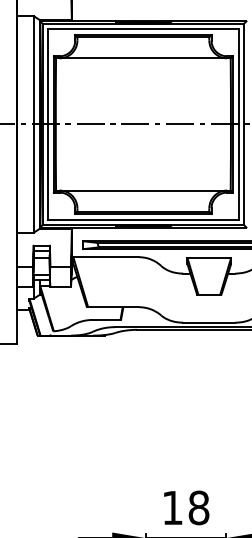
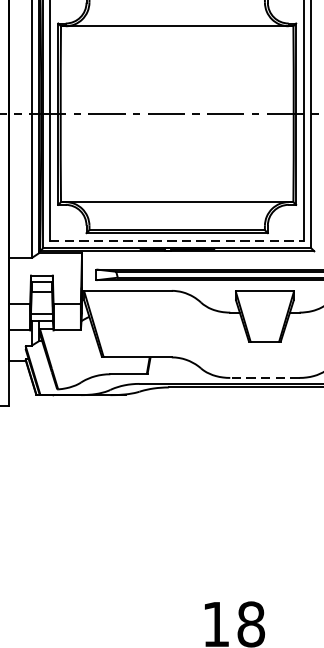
line: (143, 219) -> (177, 240), solid -> dashed
line: (208, 322) -> (263, 377), solid -> dashed

